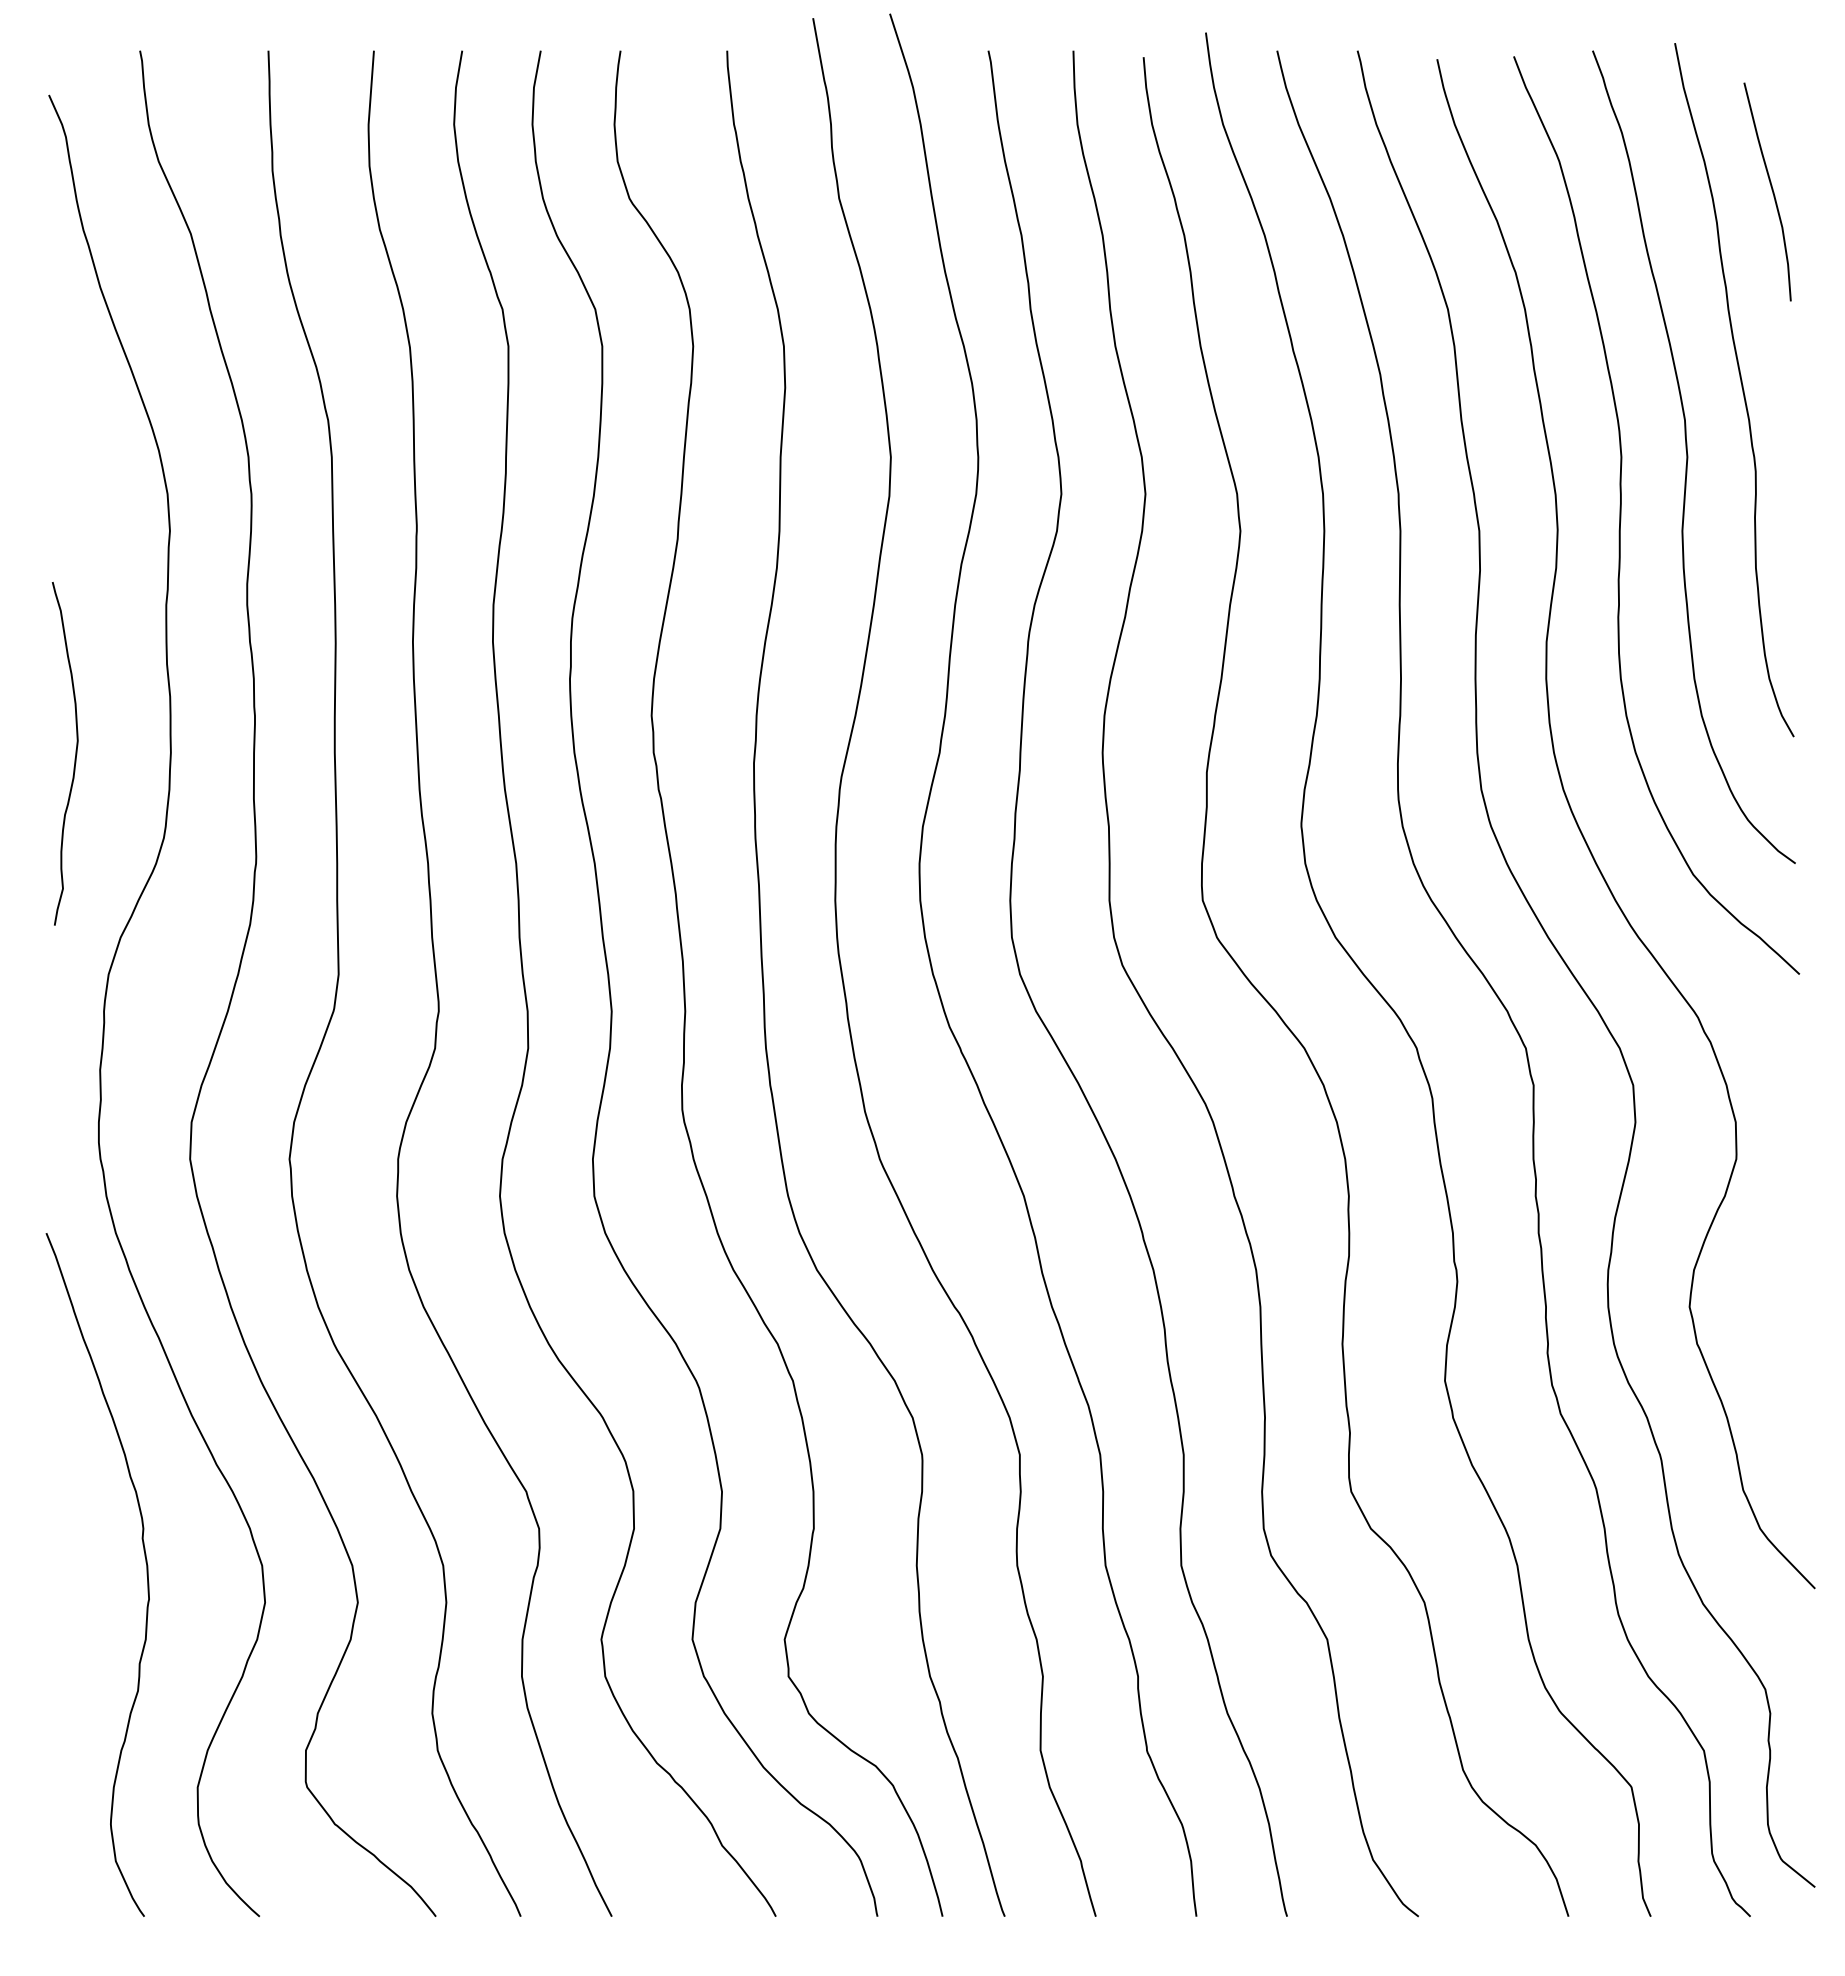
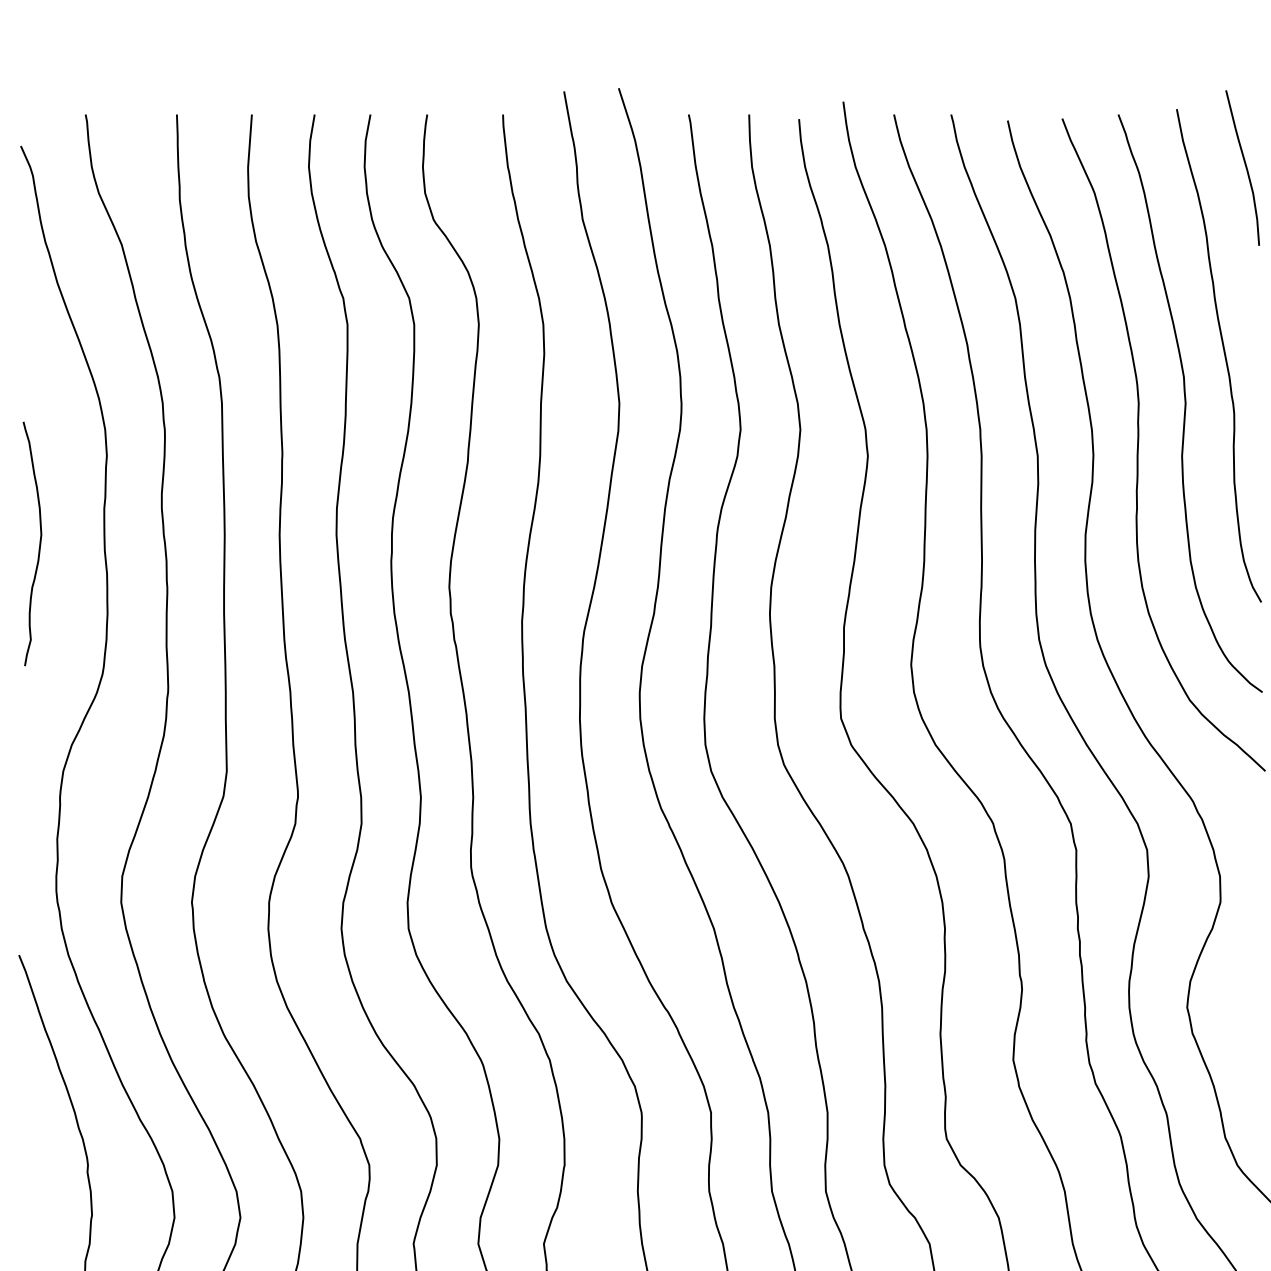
curve: (1771, 190) -> (1245, 166), moved
curve: (75, 753) -> (39, 543), moved

